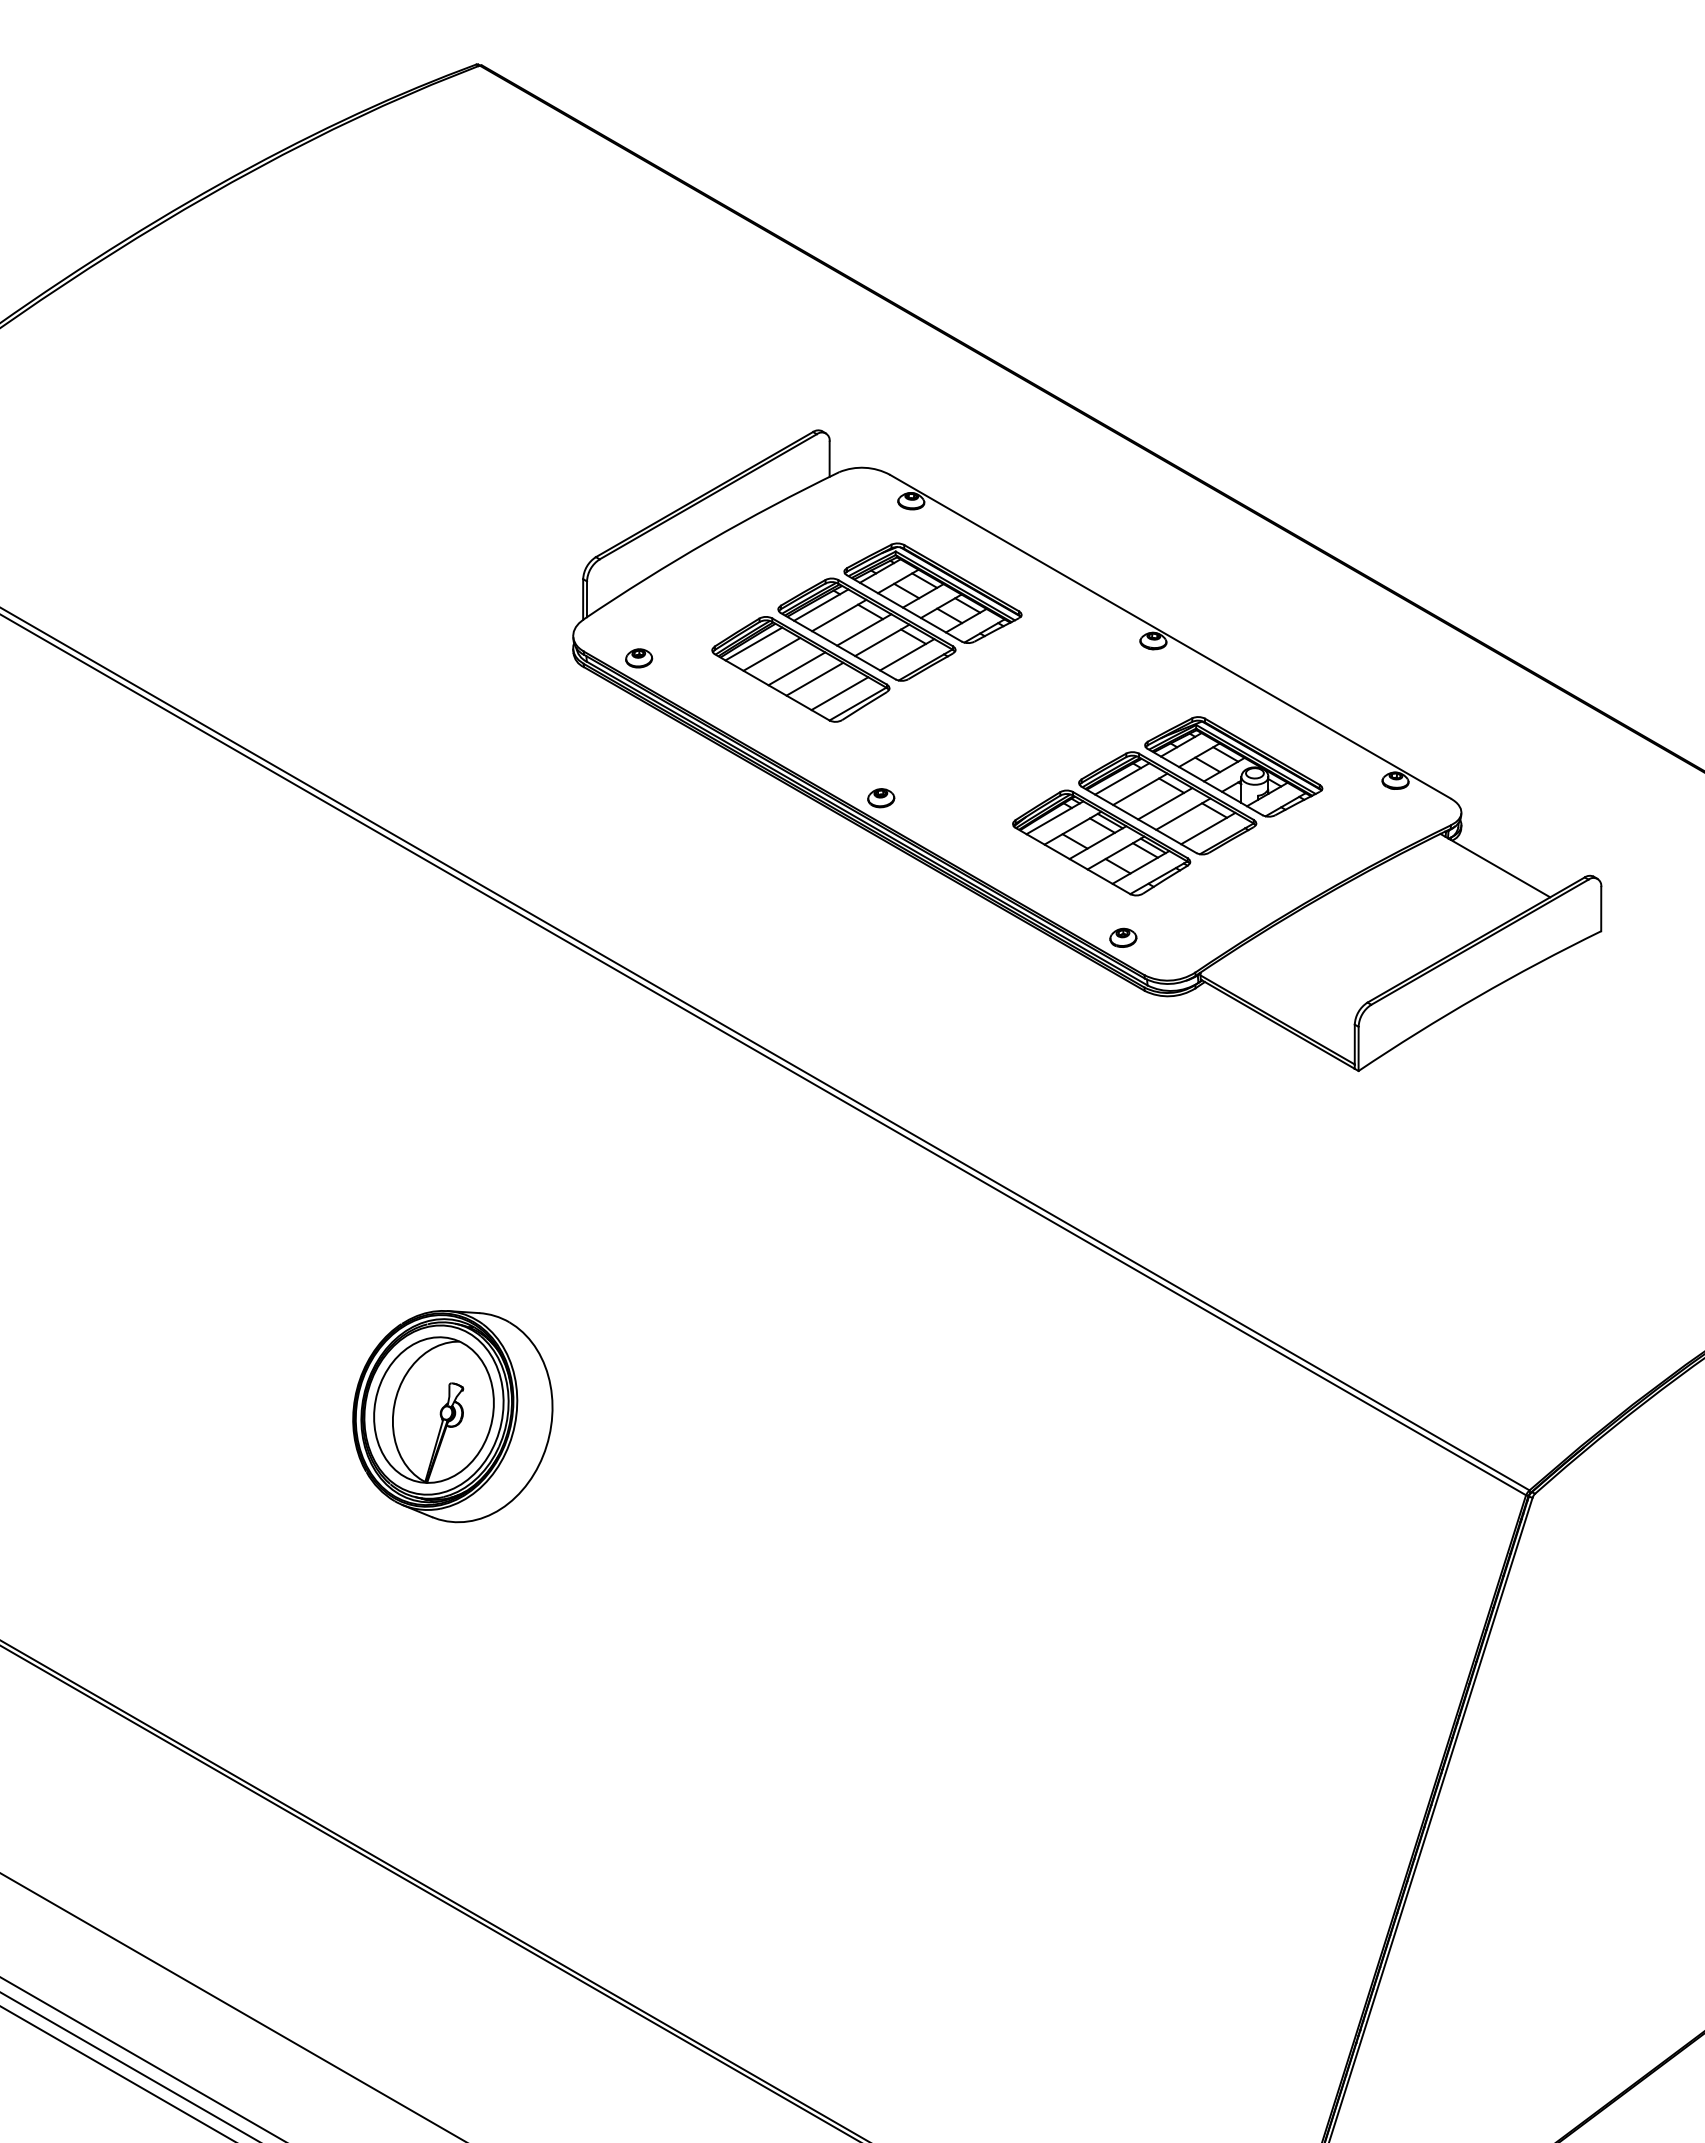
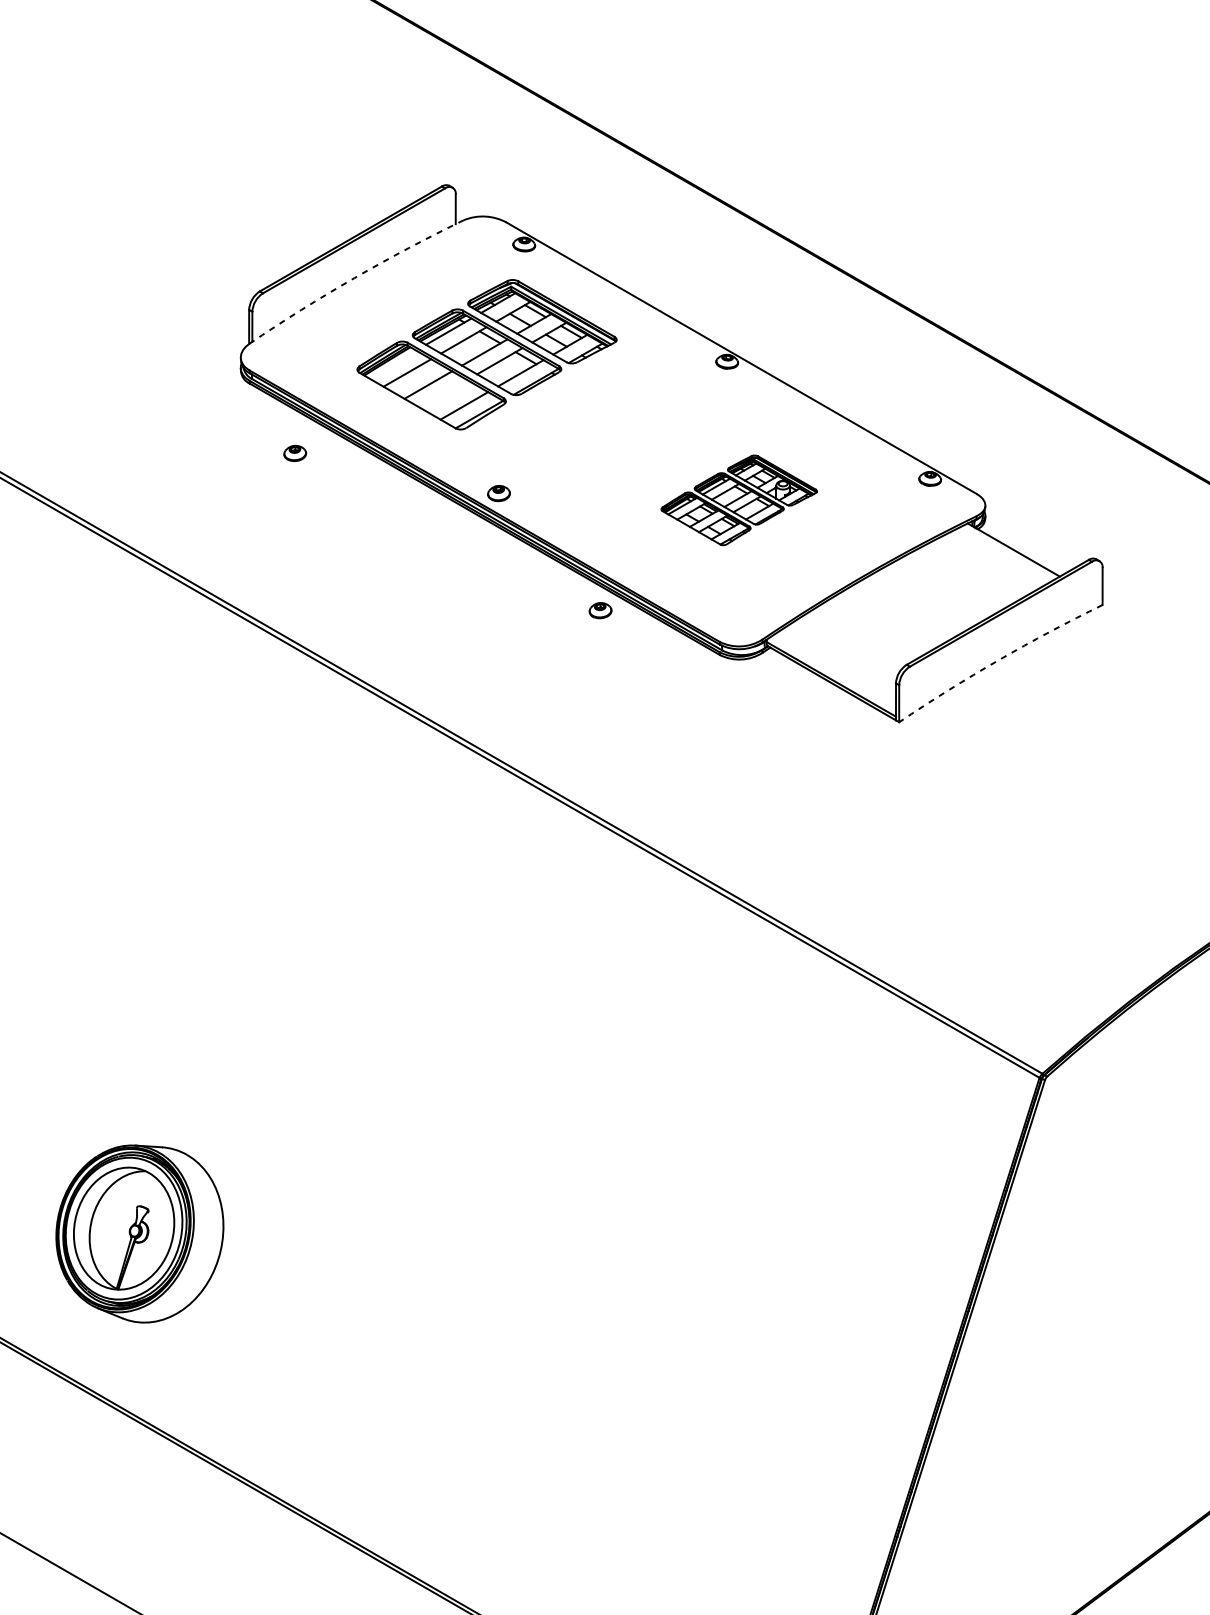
arc: (708, 541) -> (354, 278), solid -> dashed
line: (753, 643) -> (391, 363), removed
part: (639, 658) -> (295, 453), moved
line: (814, 678) -> (443, 393), removed
part: (1167, 806) -> (739, 500), size x0.6
part: (1123, 937) -> (600, 610), moved
arc: (1477, 996) -> (998, 659), solid -> dashed
part: (452, 1416) -> (139, 1233), moved

